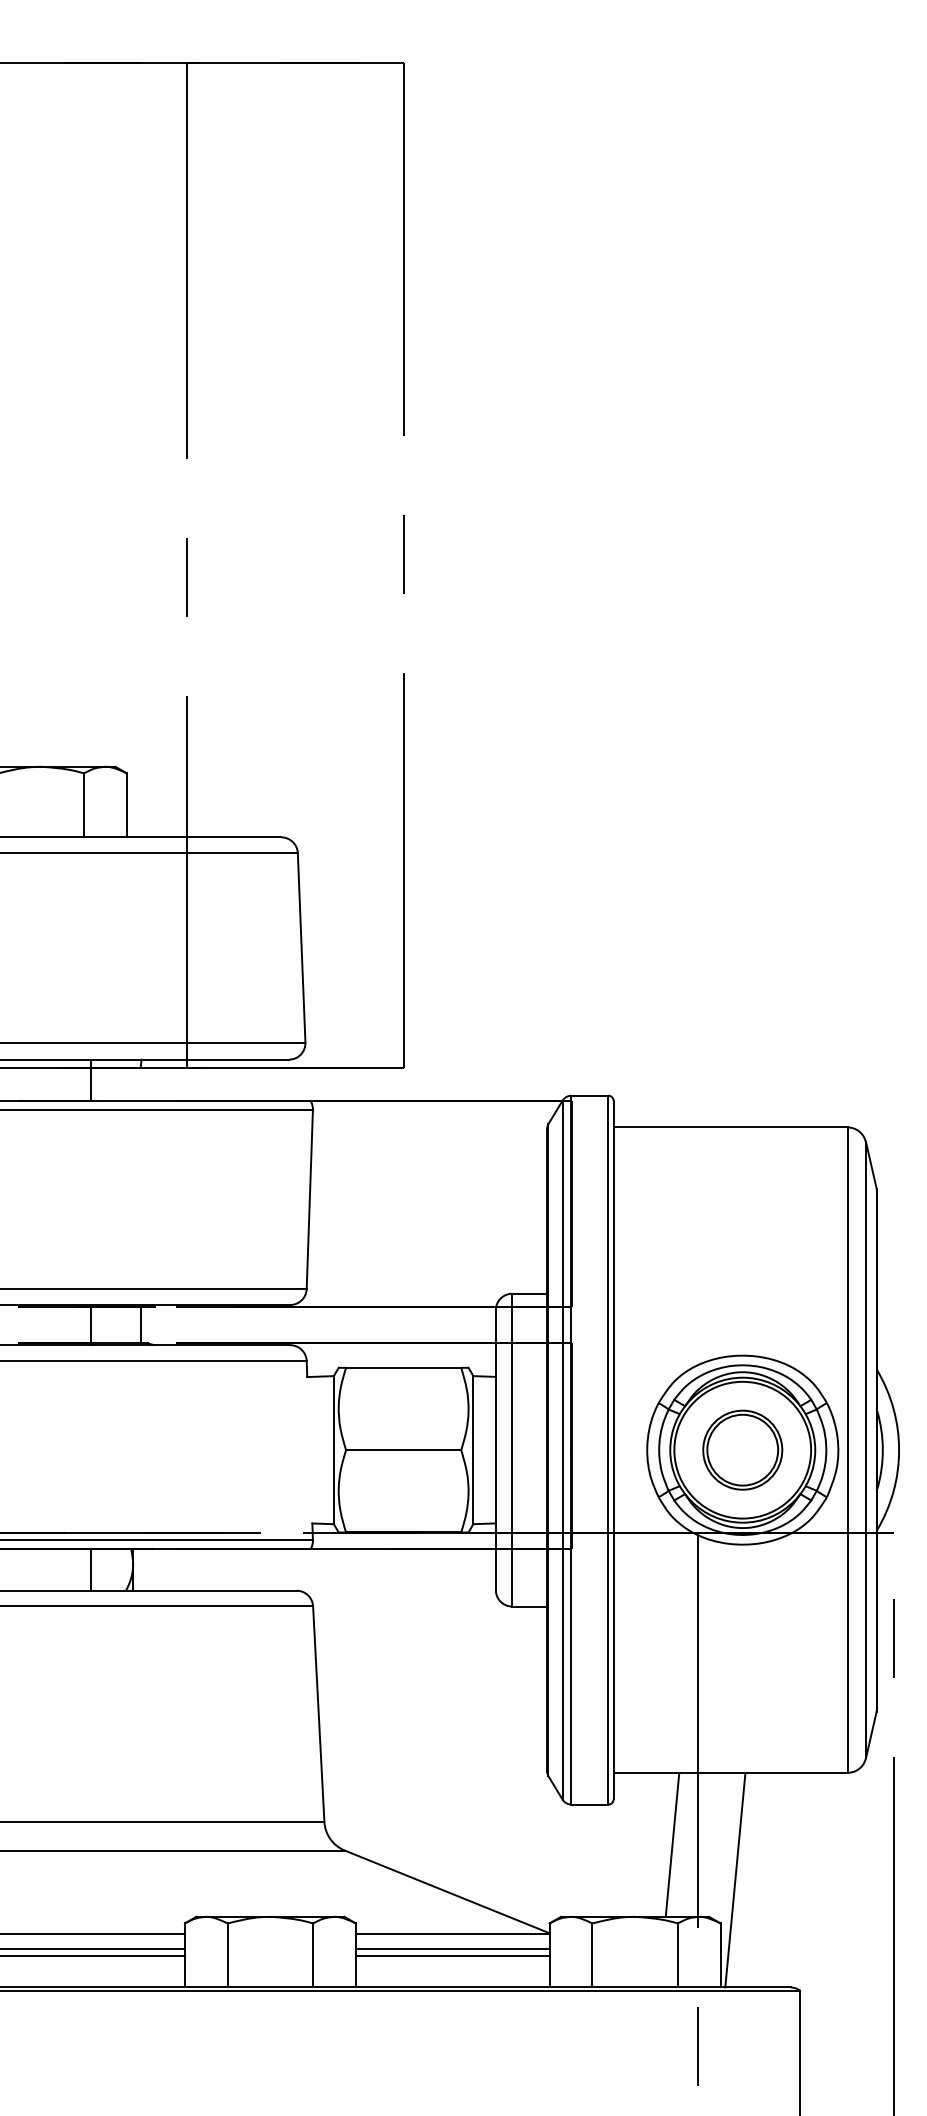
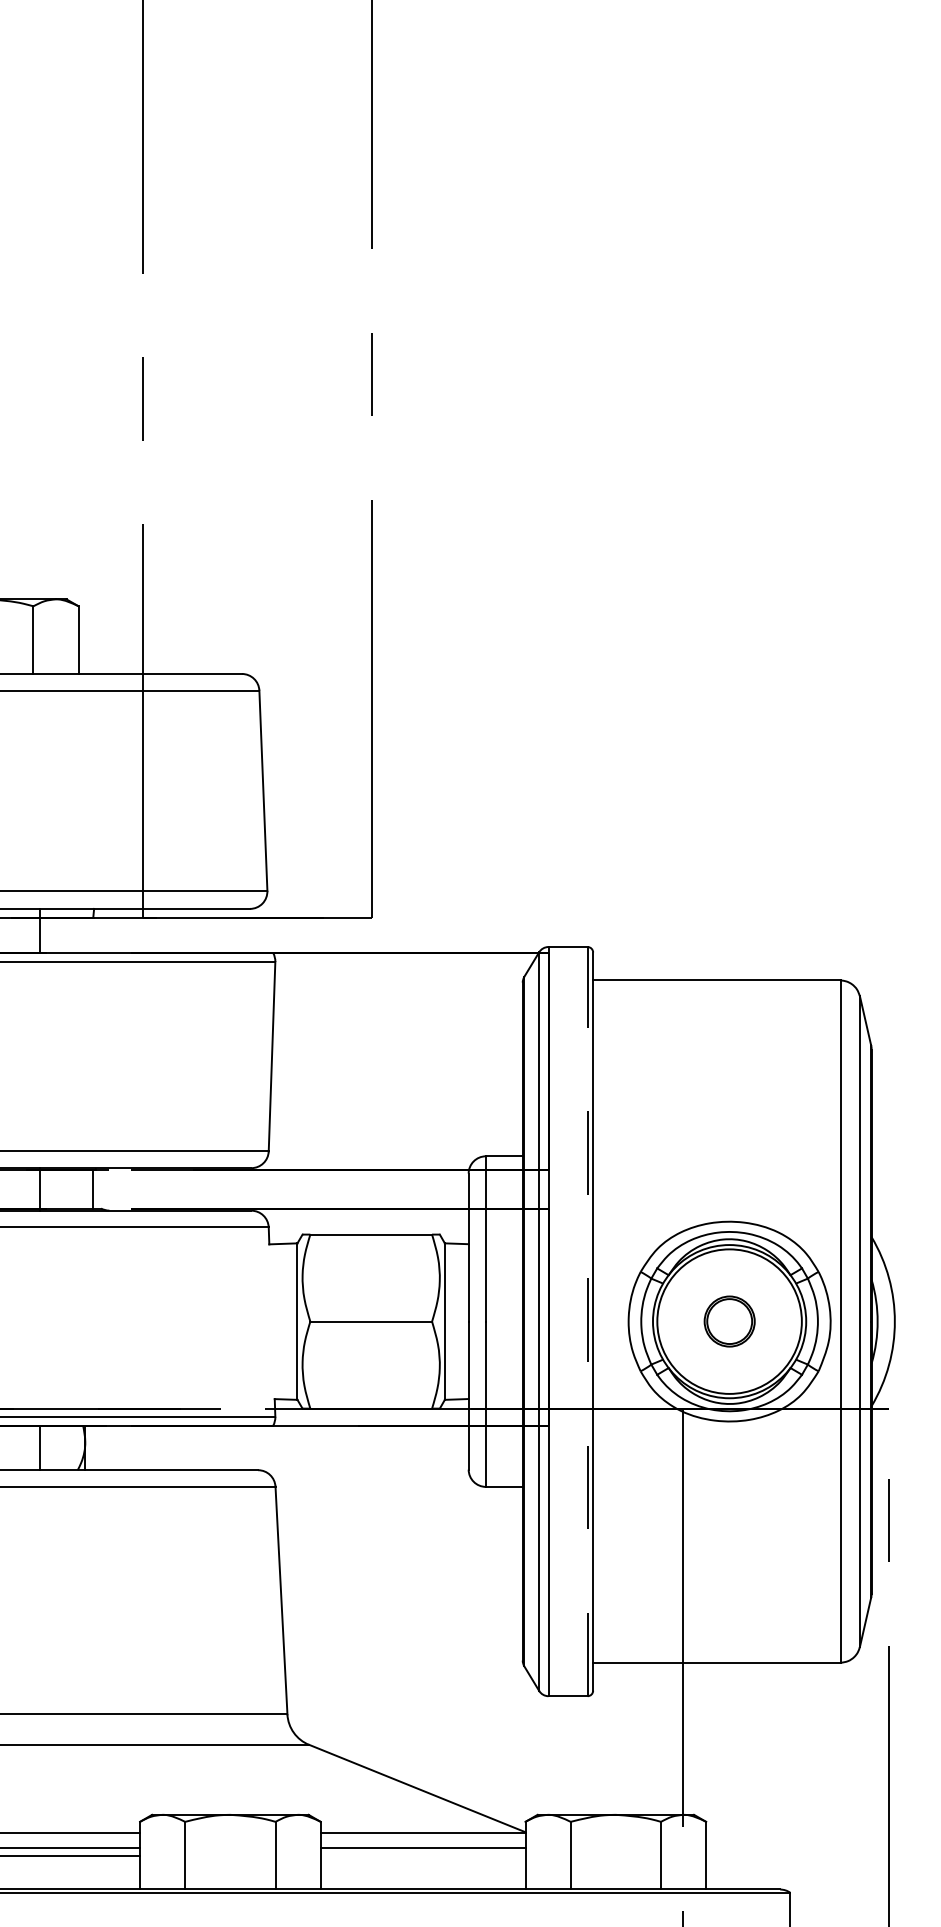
line: (608, 1449) -> (587, 1320), solid -> dashed
part: (742, 1449) -> (729, 1320), size x0.6
line: (672, 1844) -> (655, 1738), removed
line: (735, 1879) -> (721, 1775), removed
line: (452, 1956) -> (422, 1856), removed

